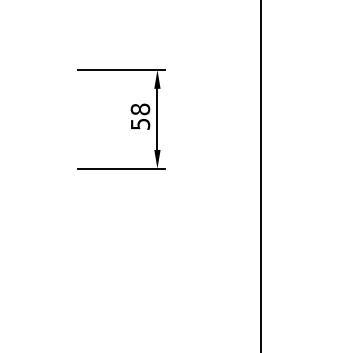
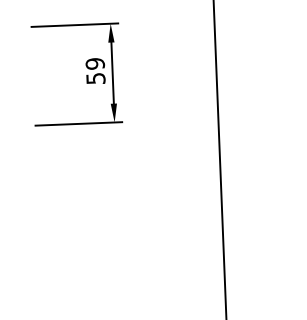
text: (140, 109) -> (95, 63), 58 -> 59

